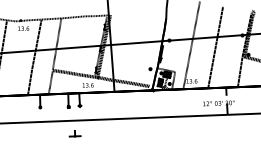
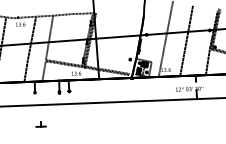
part: (74, 133) -> (40, 124), moved

